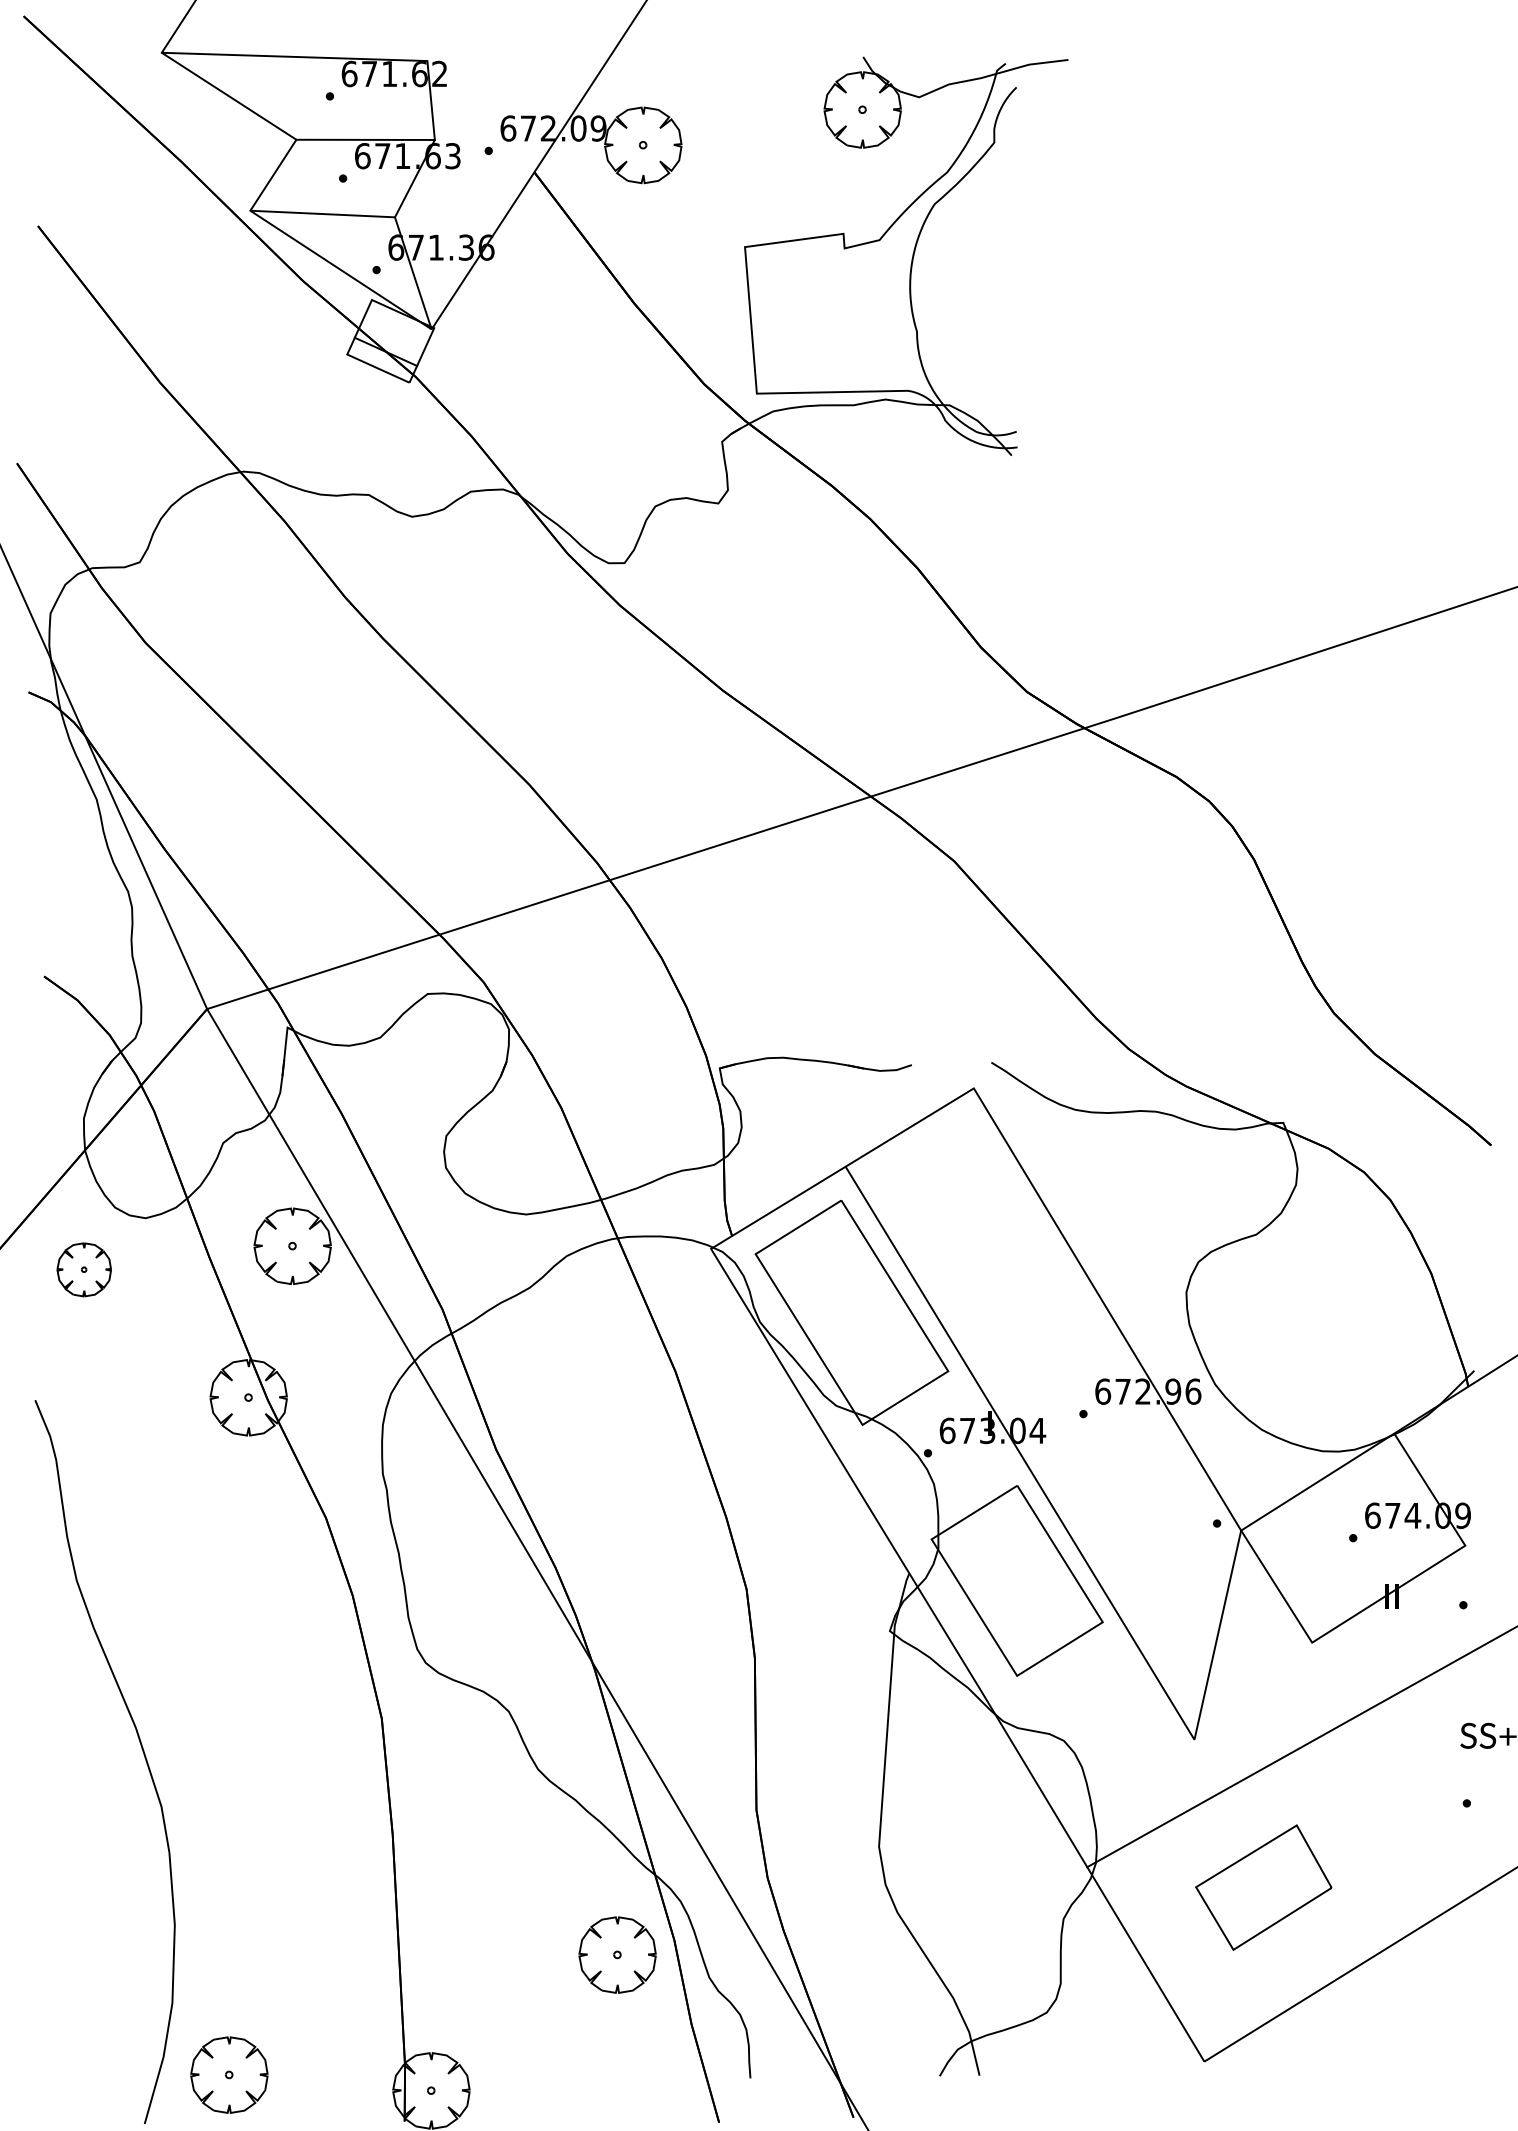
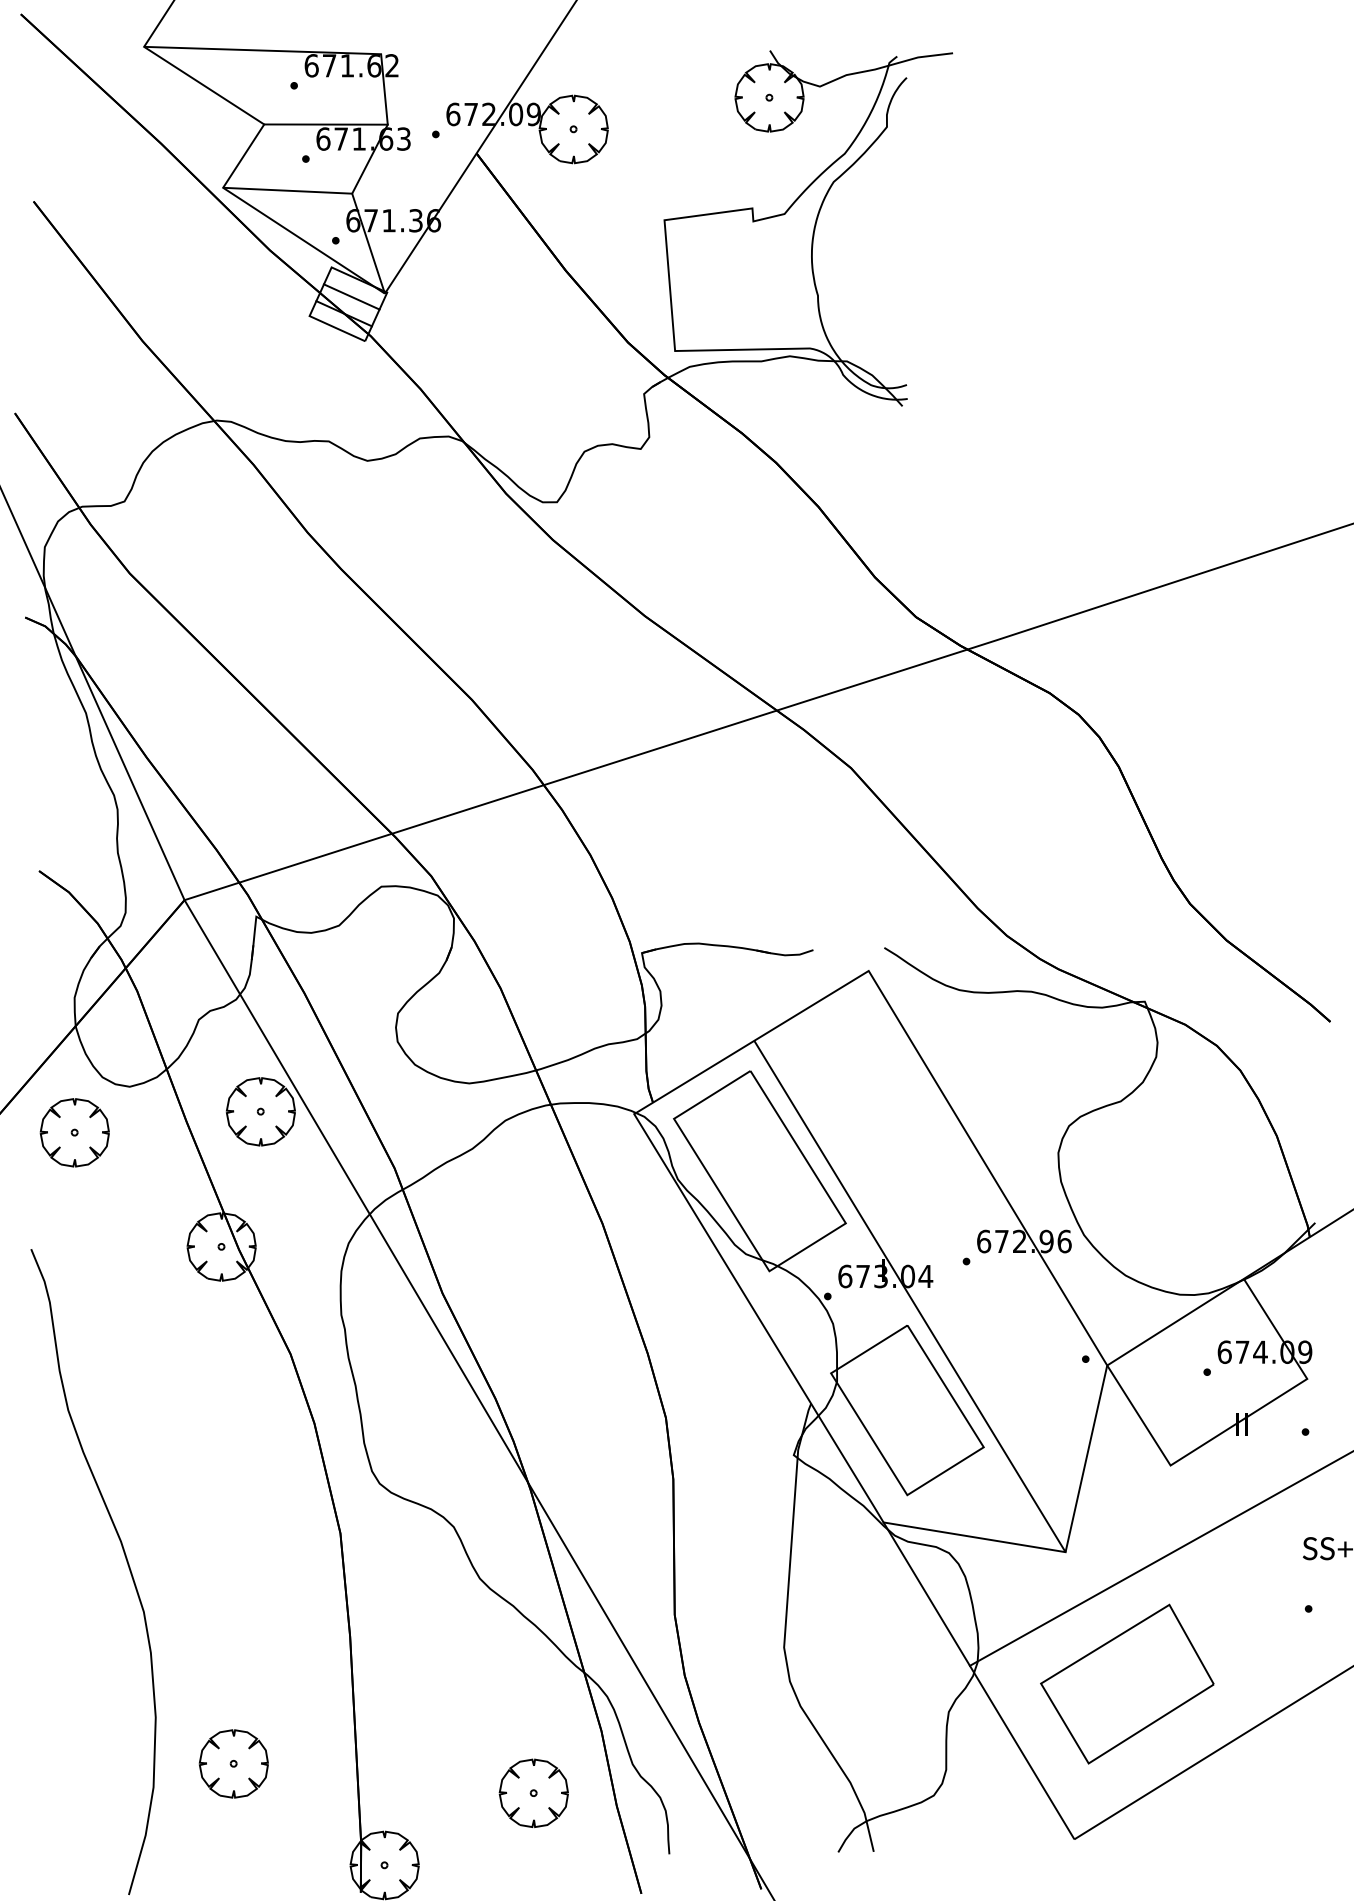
line: (394, 332) -> (351, 296), added
part: (84, 1269) -> (75, 1132), size x1.43
line: (1092, 1722) -> (974, 1536), added
part: (1263, 1887) -> (1127, 1683), size x1.43
part: (617, 1954) -> (533, 1792), moved
part: (229, 2074) -> (233, 1763), moved

